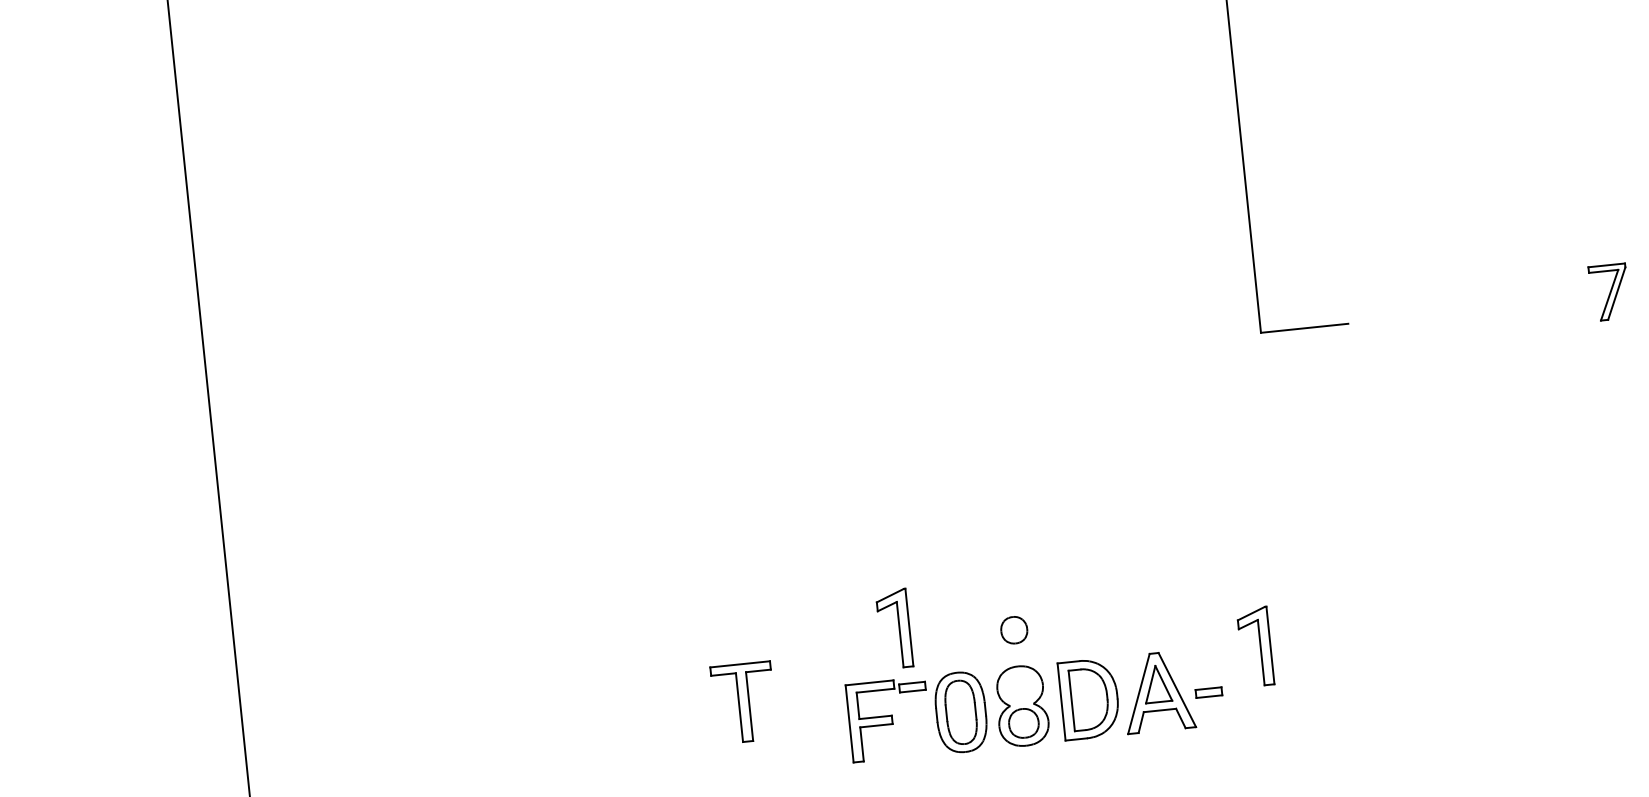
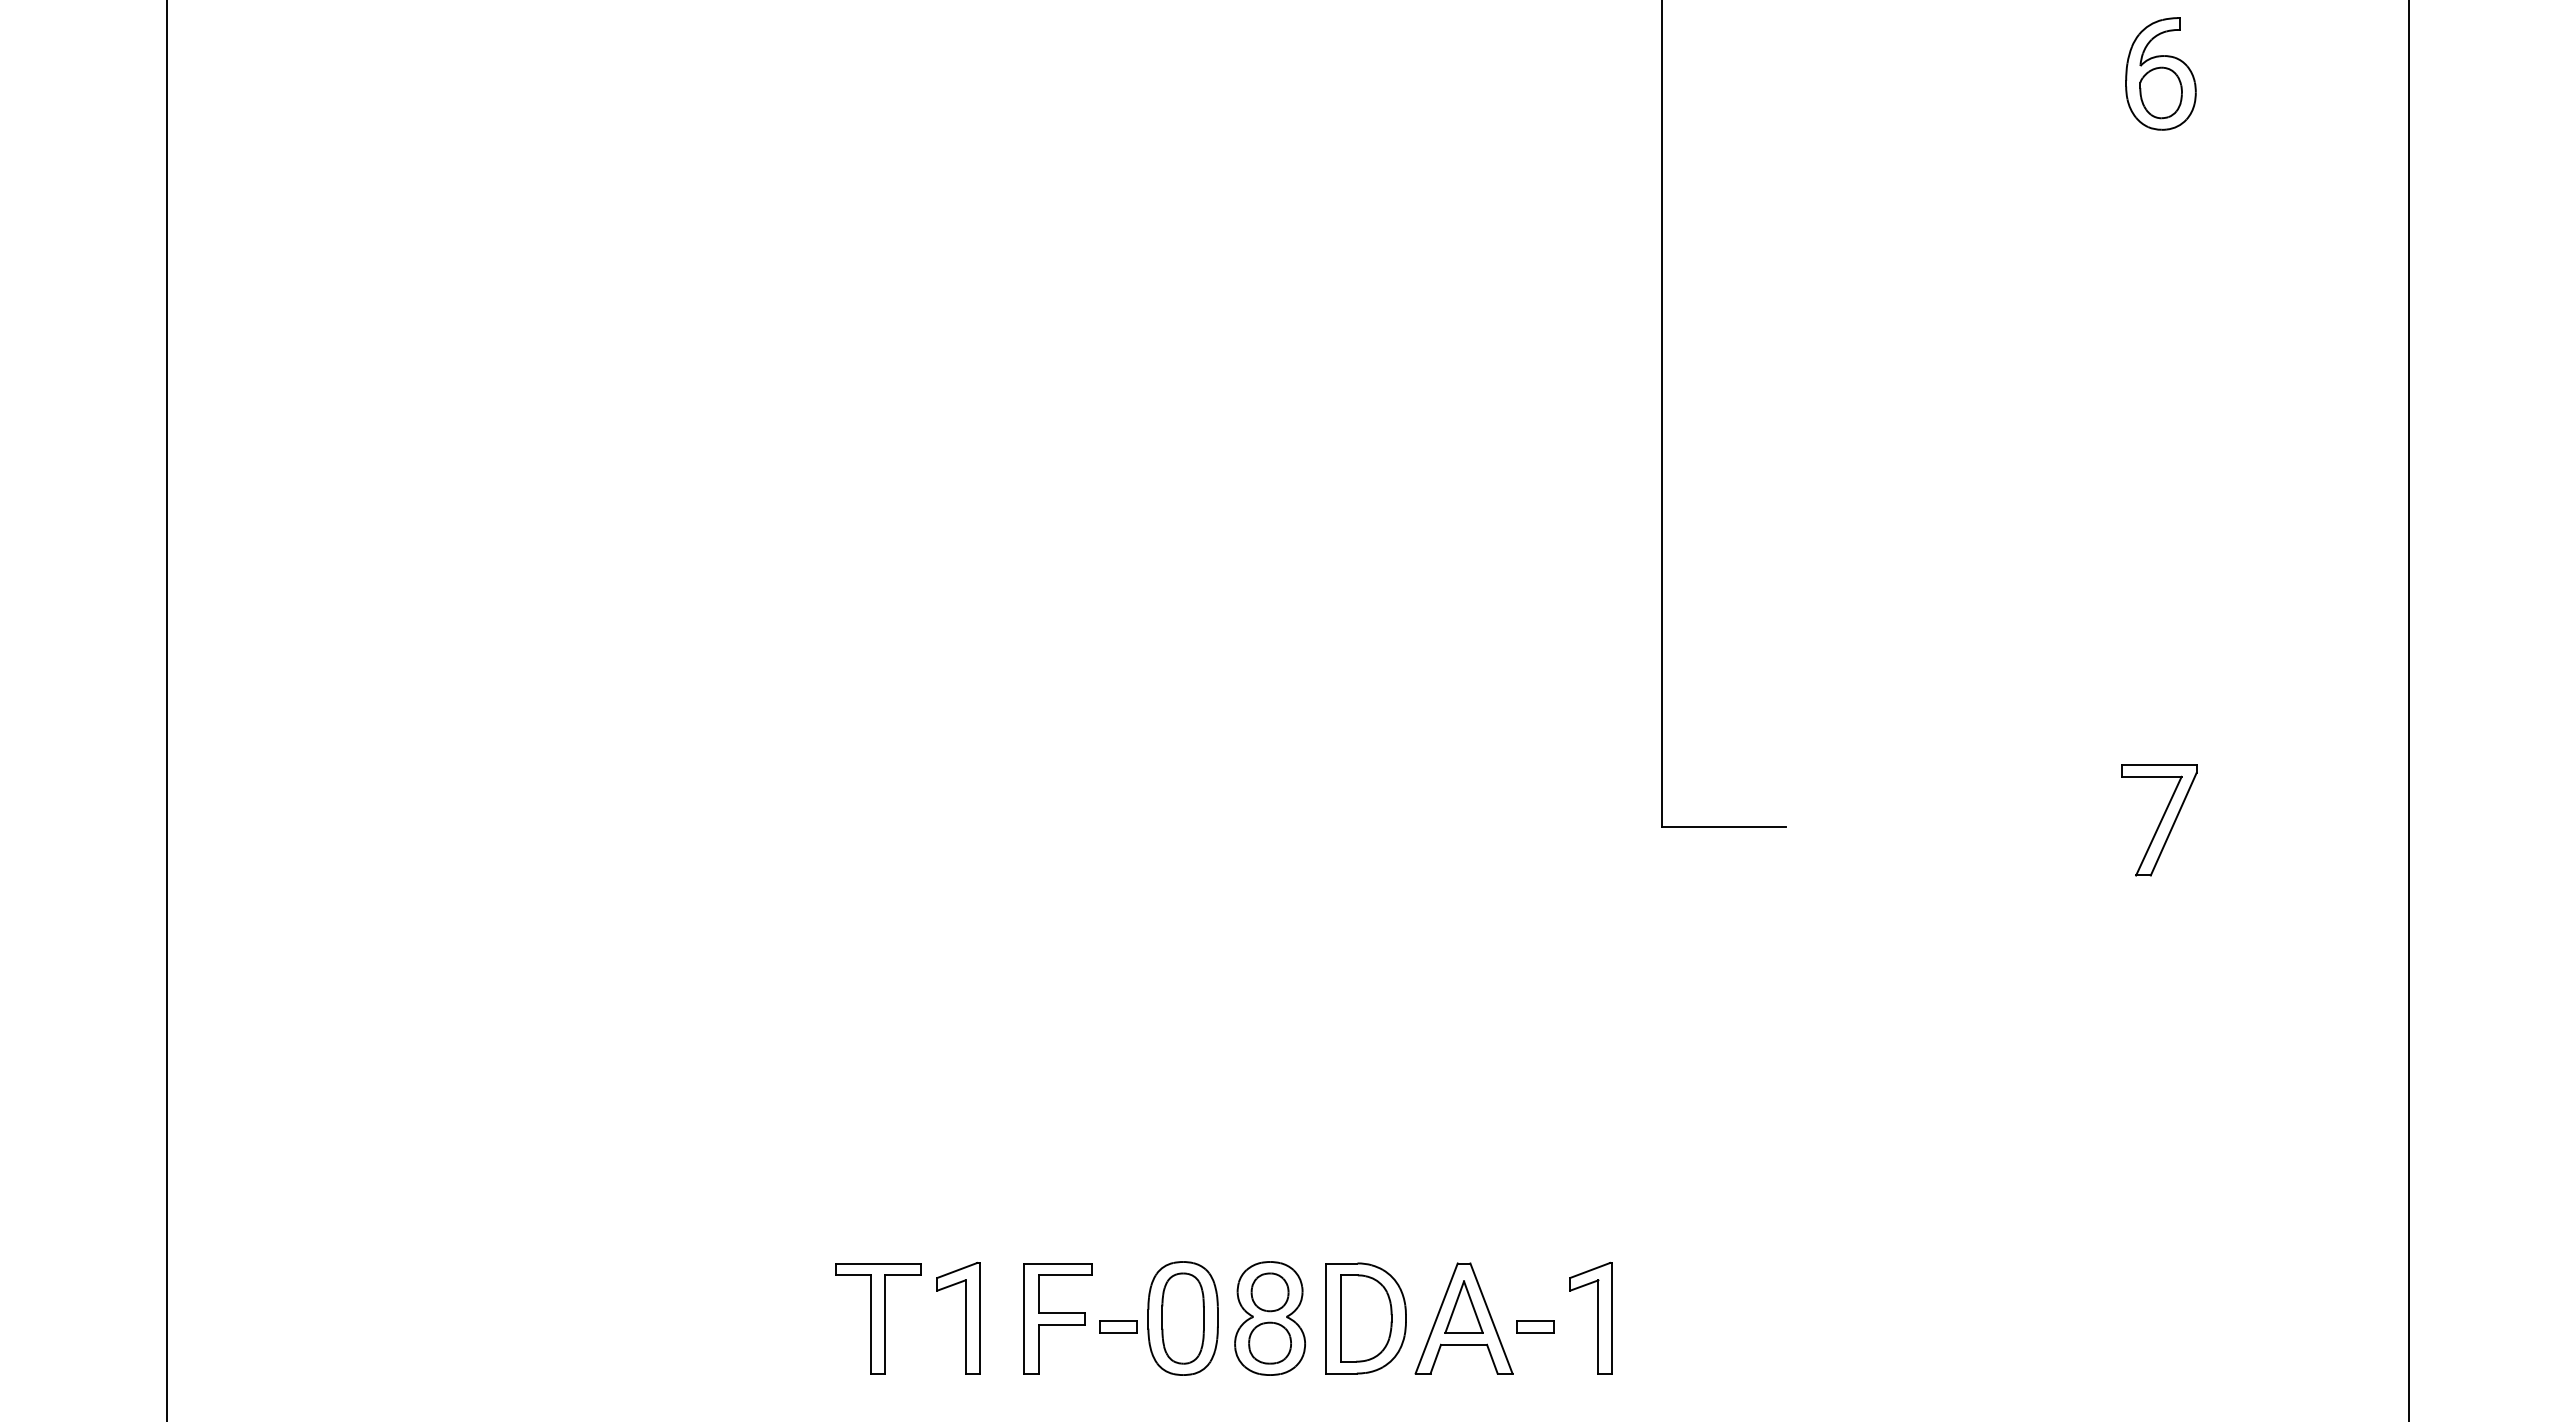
part: (1609, 292) -> (2159, 820), size x1.43
part: (899, 628) -> (965, 1318), moved
part: (1013, 630) -> (1269, 1292), moved
part: (1260, 646) -> (1597, 1318), moved
part: (912, 686) -> (1118, 1326), moved
part: (744, 702) -> (878, 1318), moved

